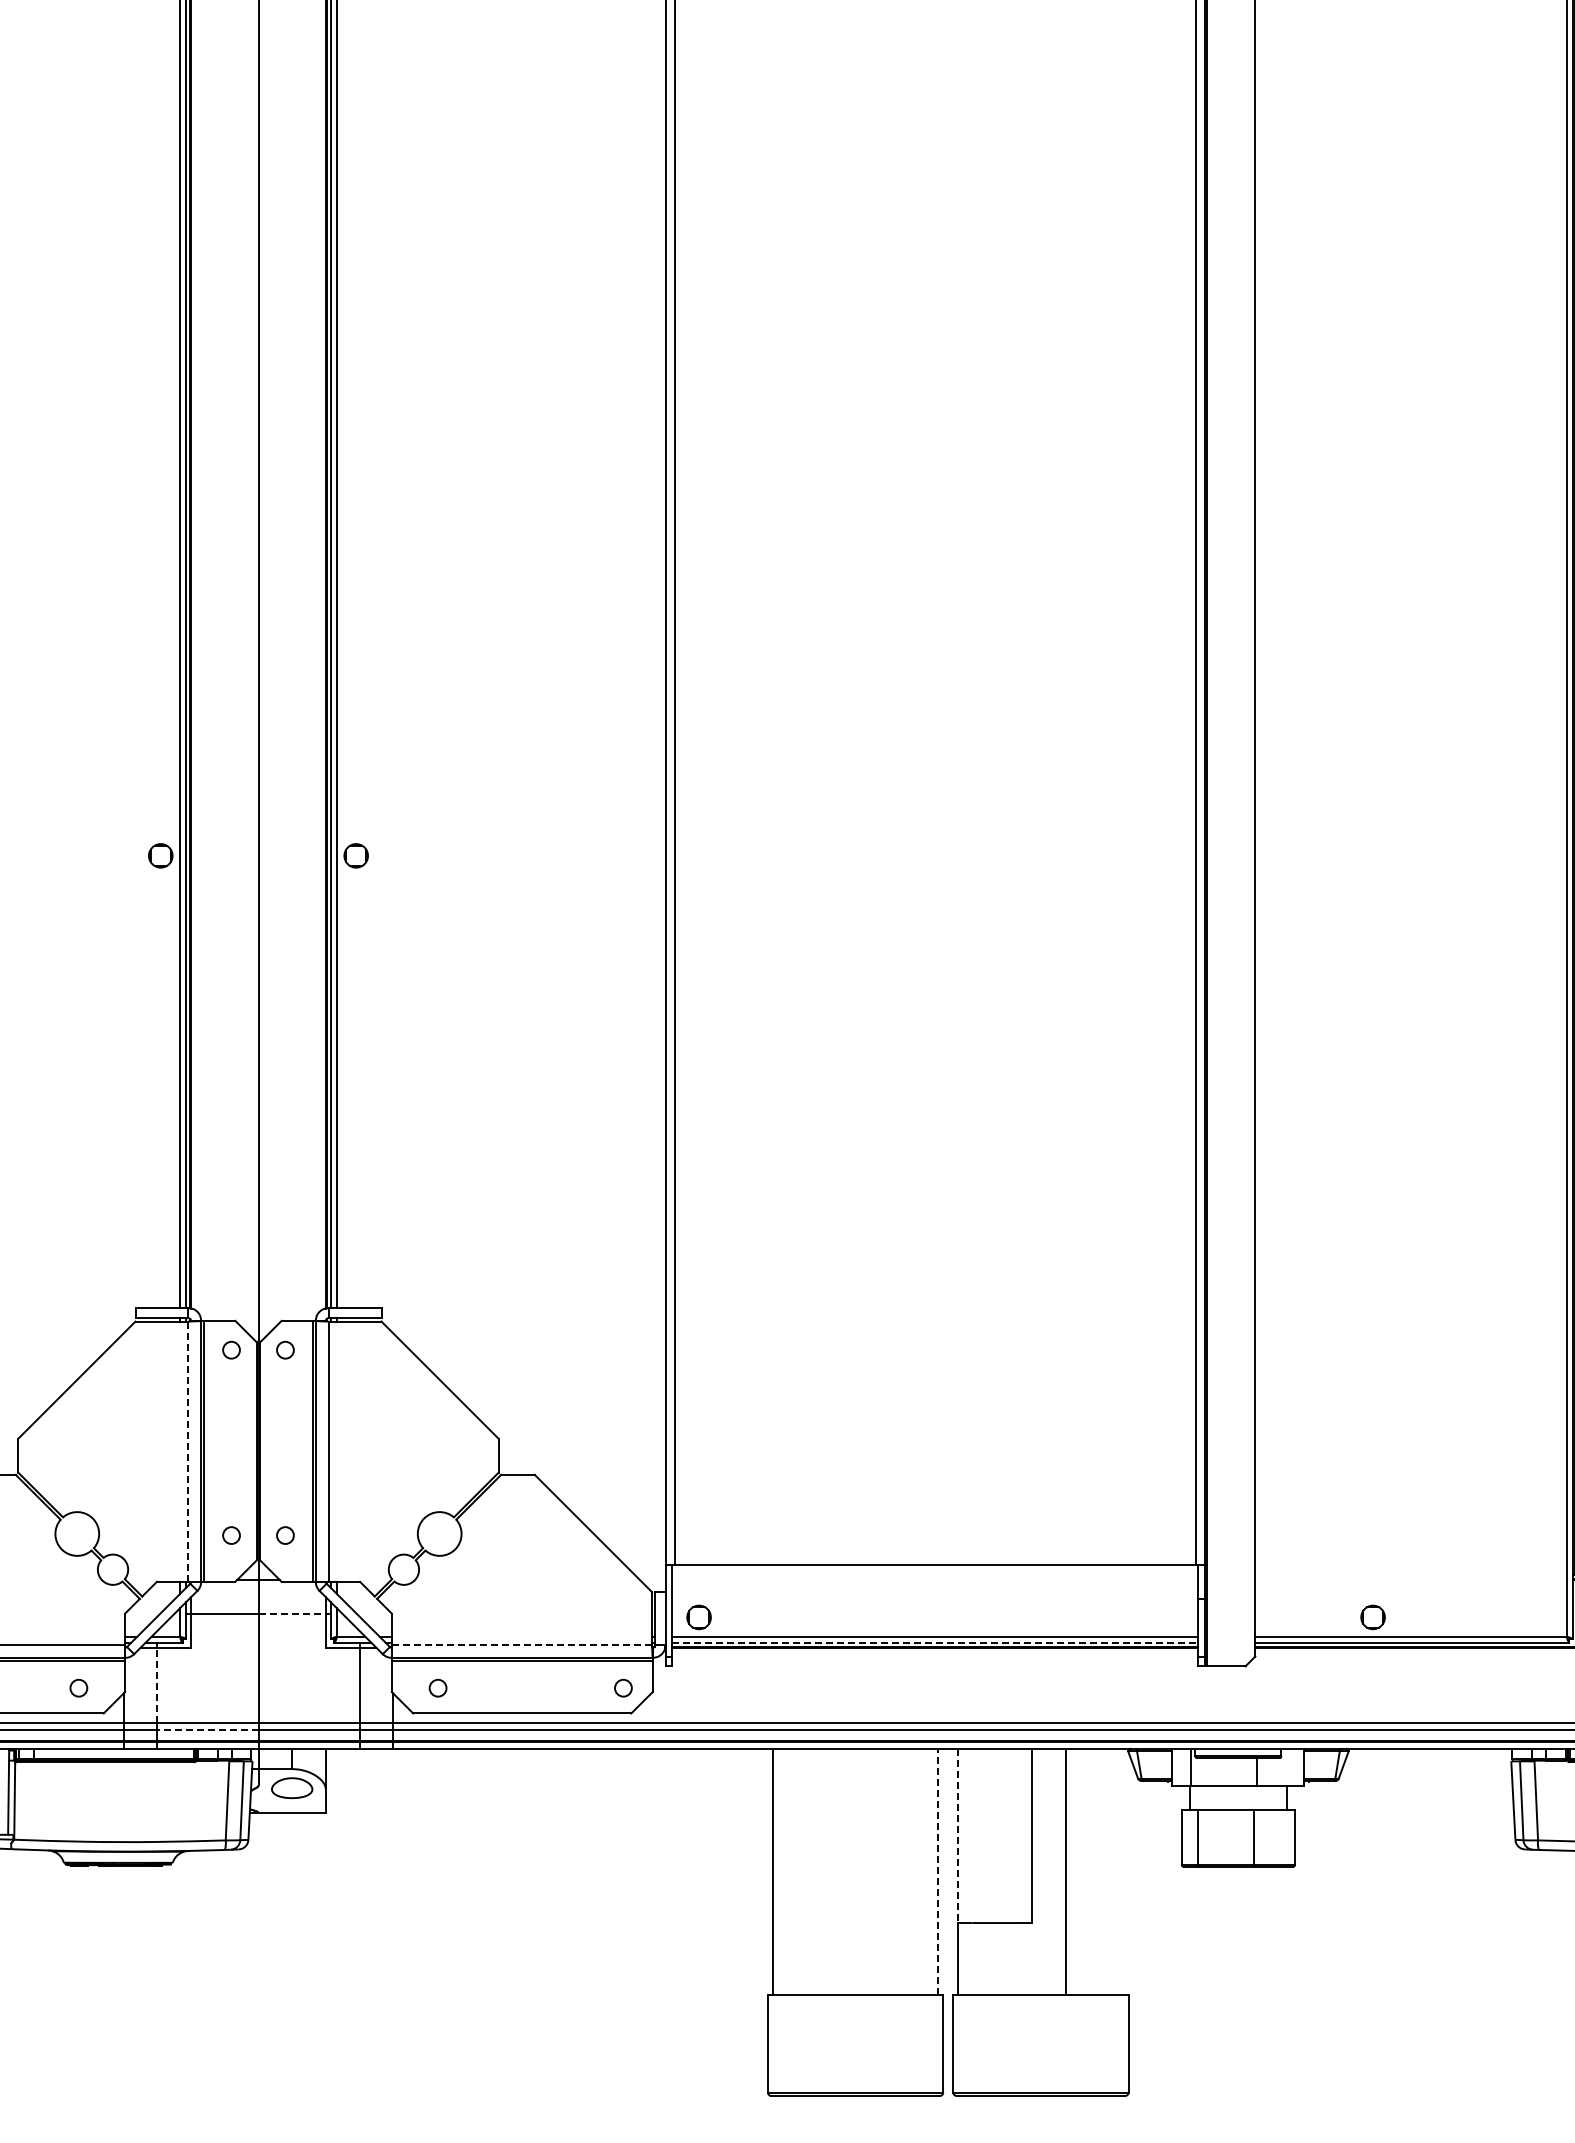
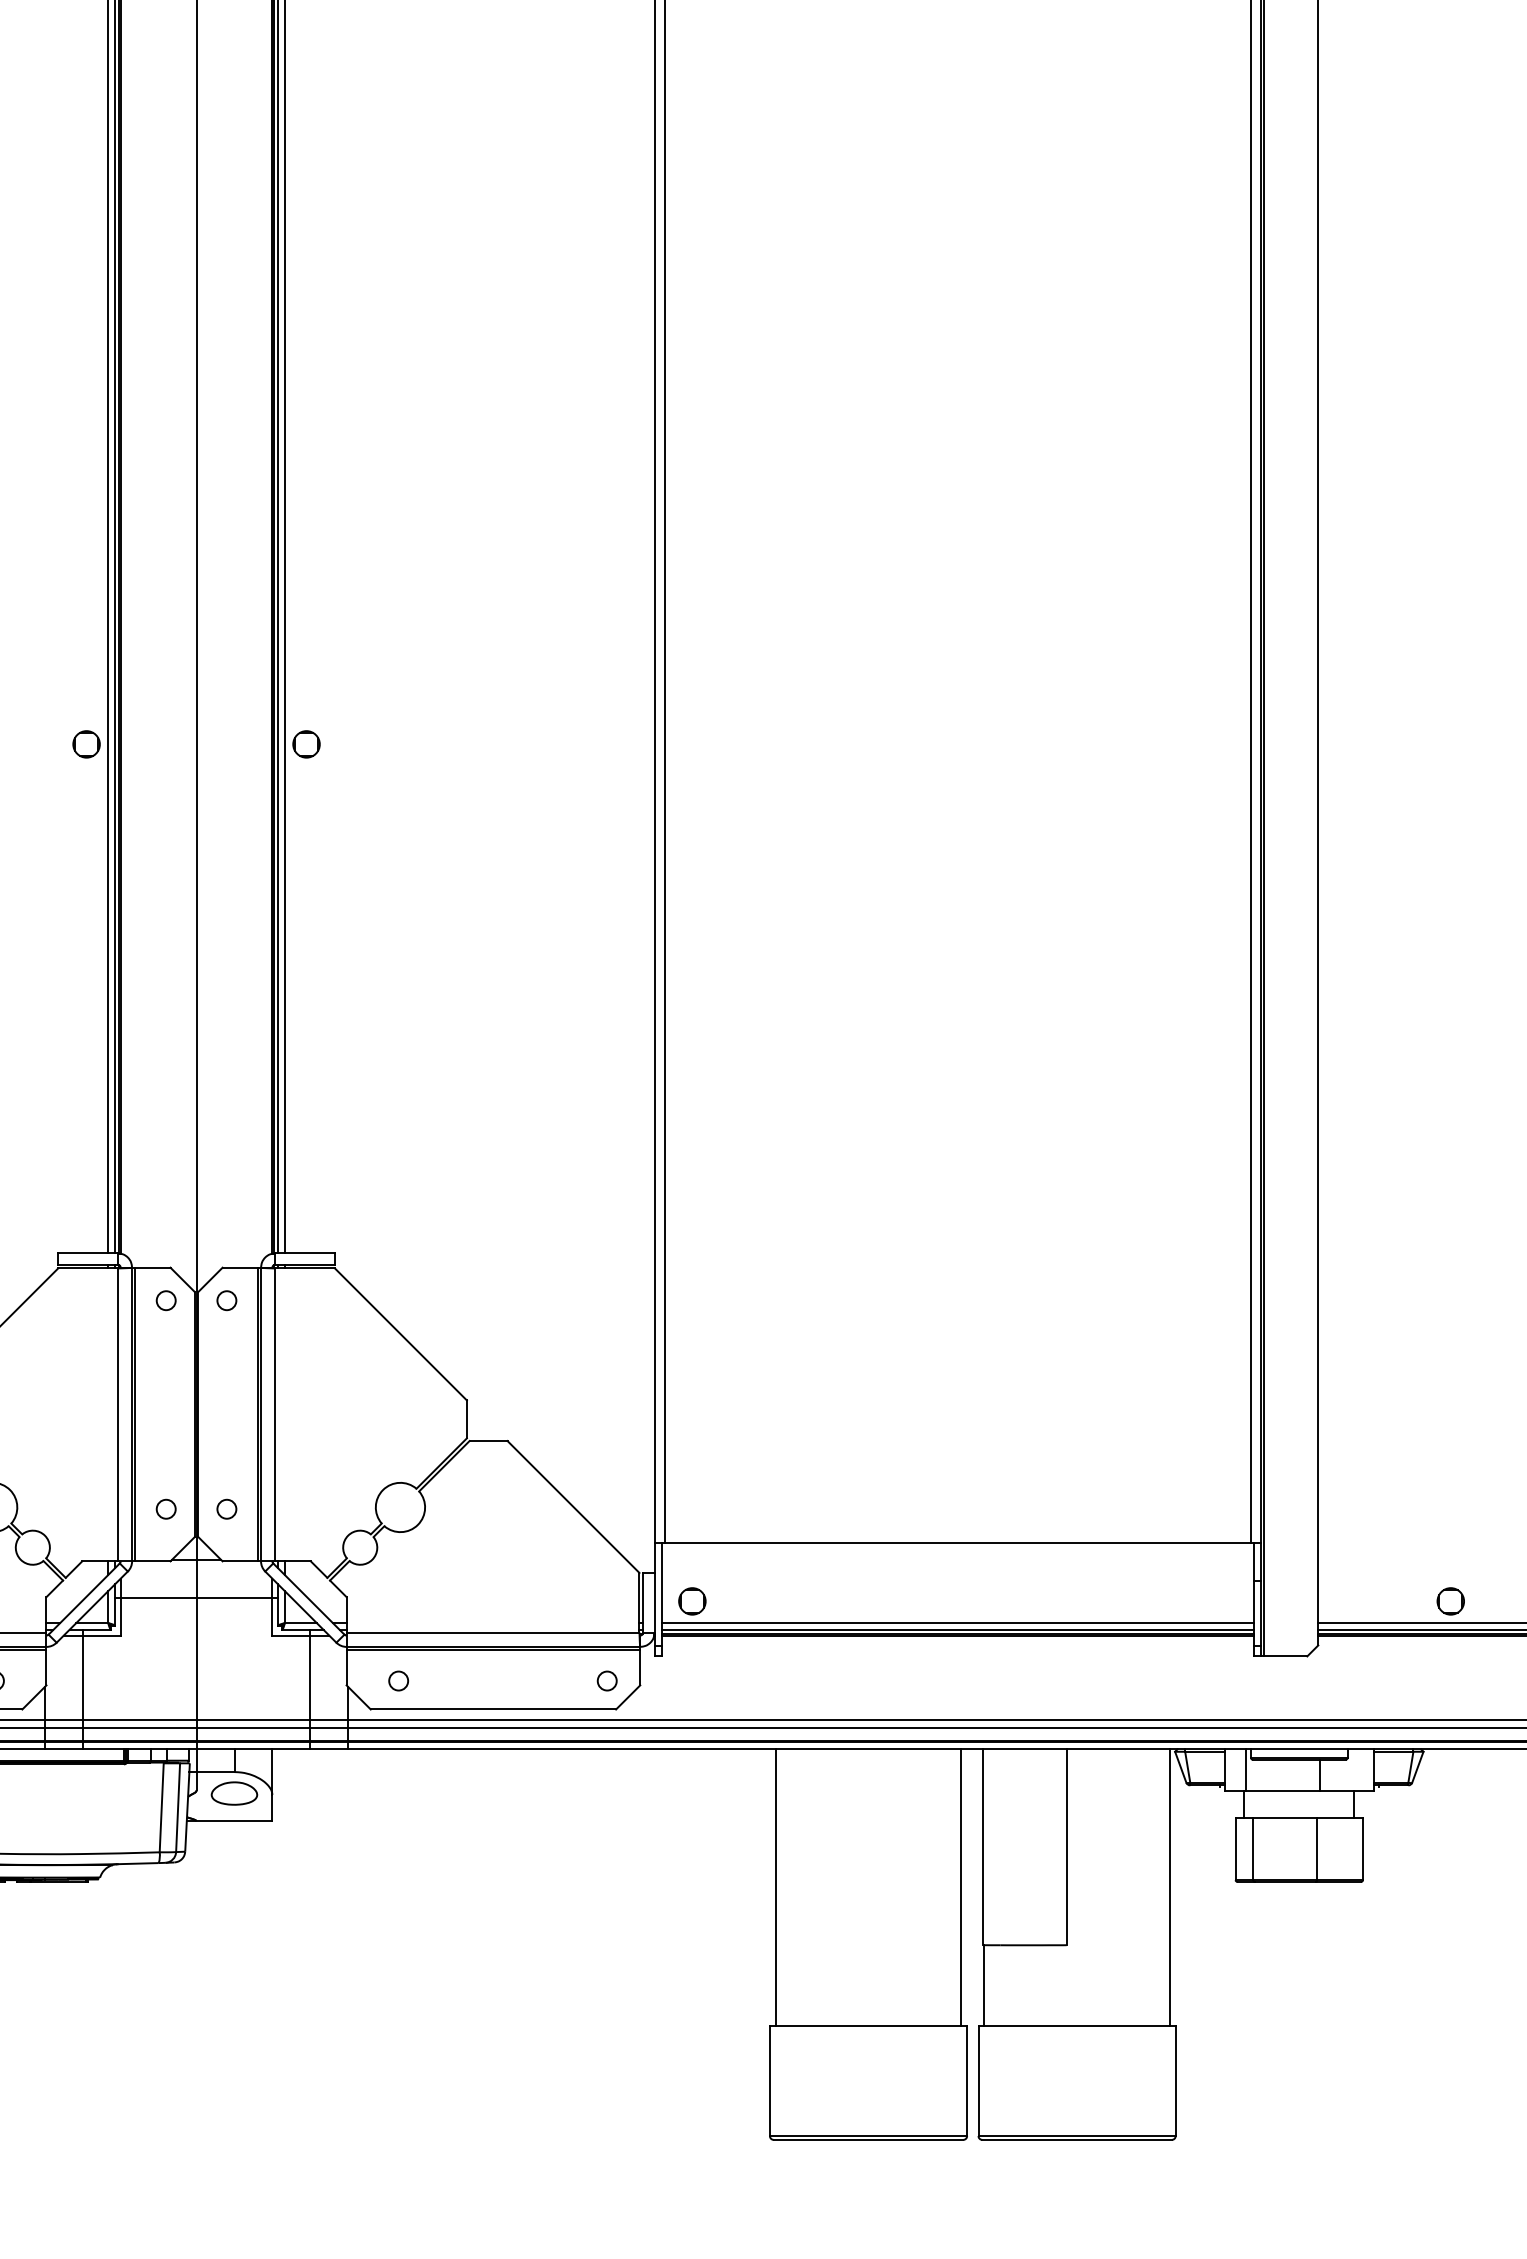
line: (188, 1452) -> (117, 1415), dashed -> solid
line: (292, 1614) -> (234, 1598), dashed -> solid
line: (935, 1642) -> (958, 1629), dashed -> solid
line: (521, 1645) -> (492, 1632), dashed -> solid
line: (157, 1684) -> (82, 1676), dashed -> solid
line: (207, 1729) -> (139, 1727), dashed -> solid
line: (957, 1836) -> (983, 1847), dashed -> solid
line: (938, 1871) -> (961, 1887), dashed -> solid
line: (1065, 1871) -> (1169, 1887), moved

